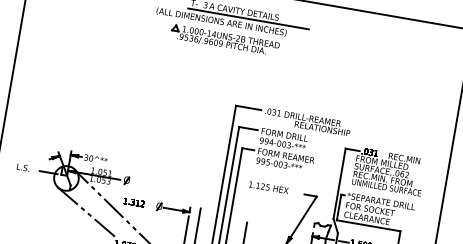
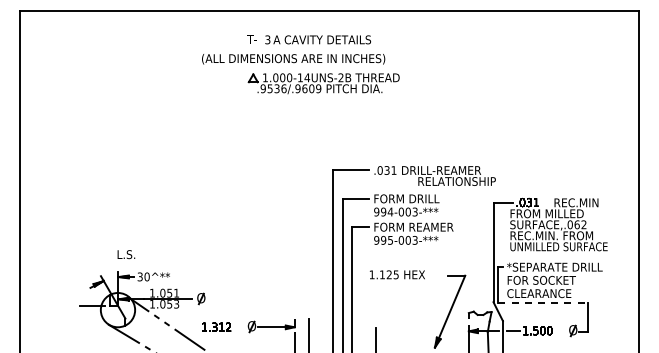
line: (248, 18) -> (329, 48), removed
part: (224, 40) -> (323, 83), moved
text: (23, 167) -> (126, 254), moved
line: (368, 225) -> (543, 303), solid -> dashed

